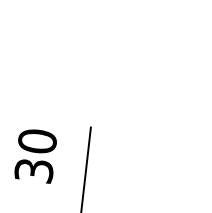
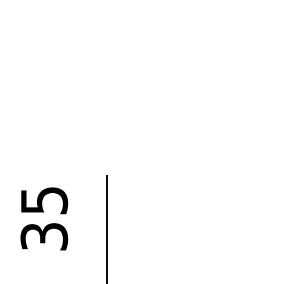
text: (37, 141) -> (44, 200), 30 -> 35

